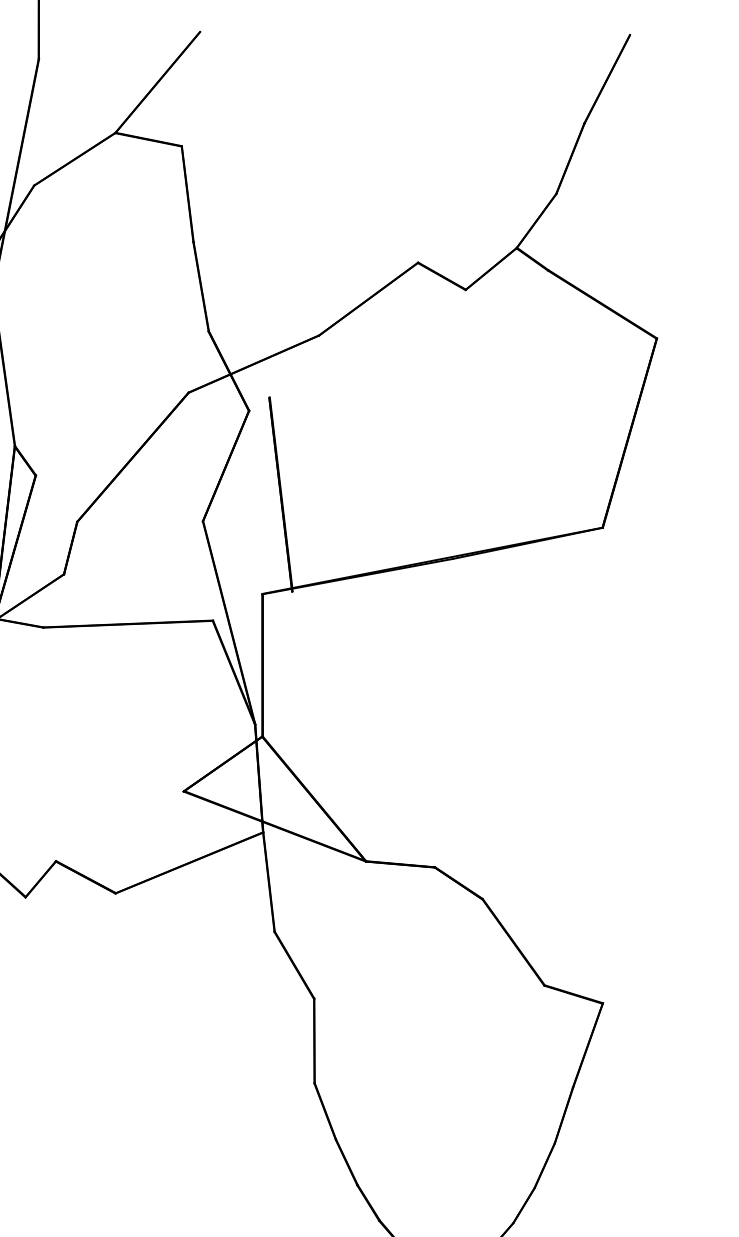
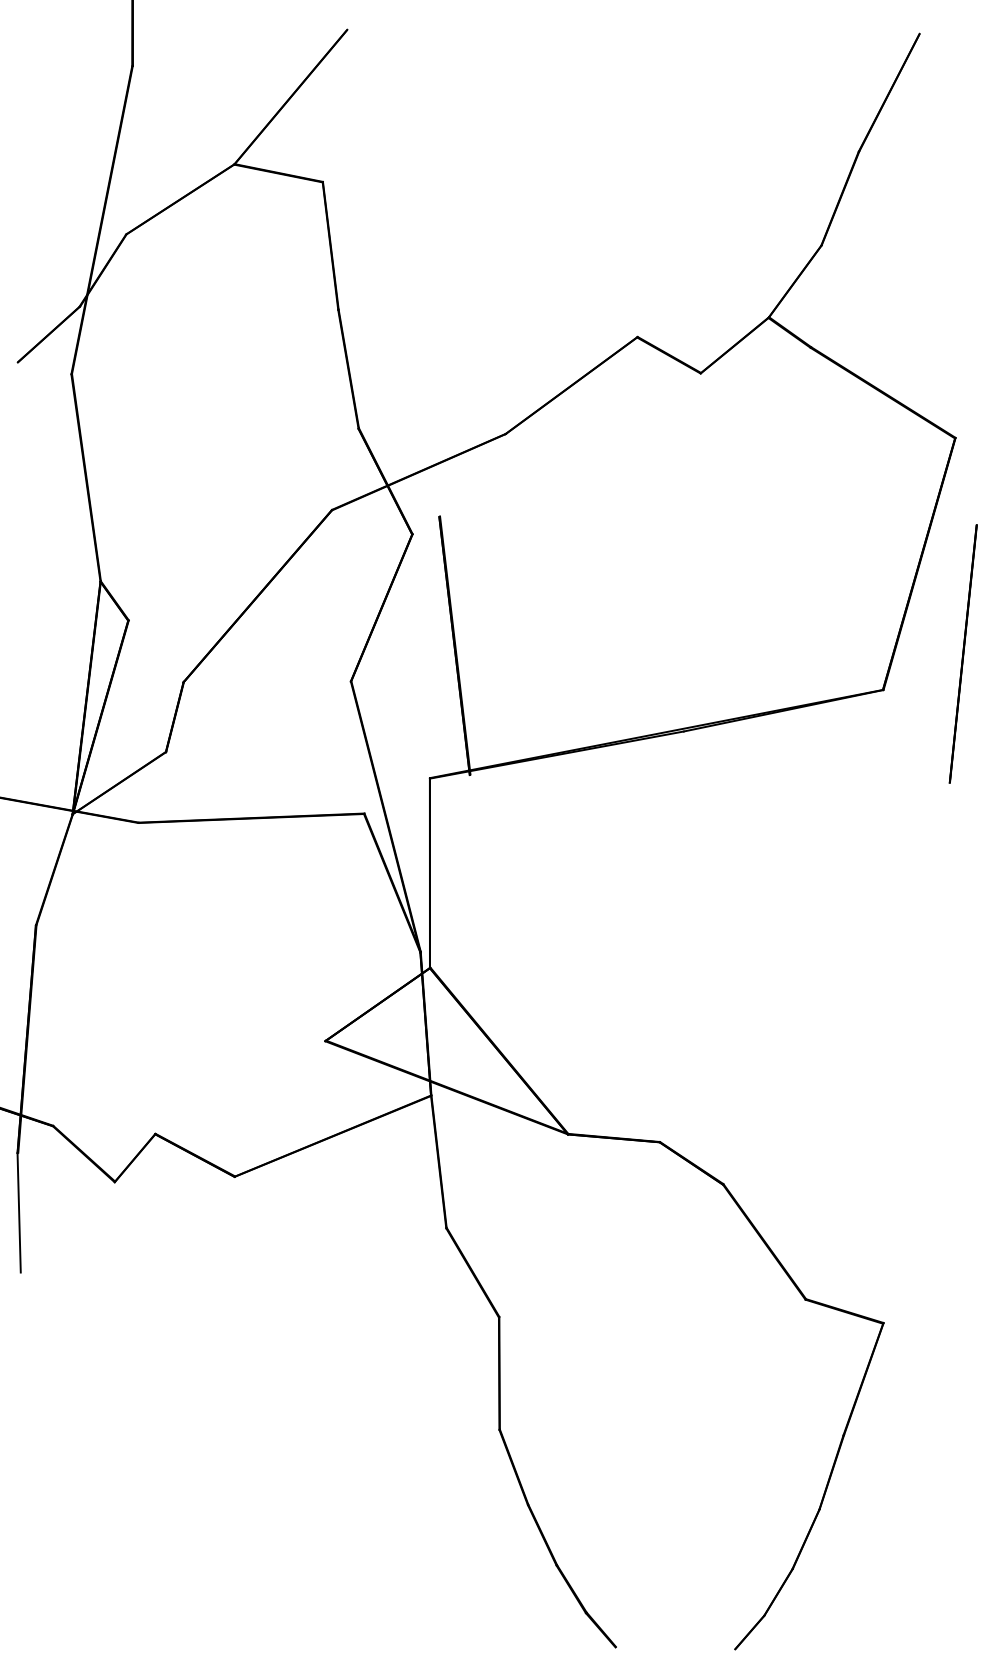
line: (662, 500) -> (962, 653), added

